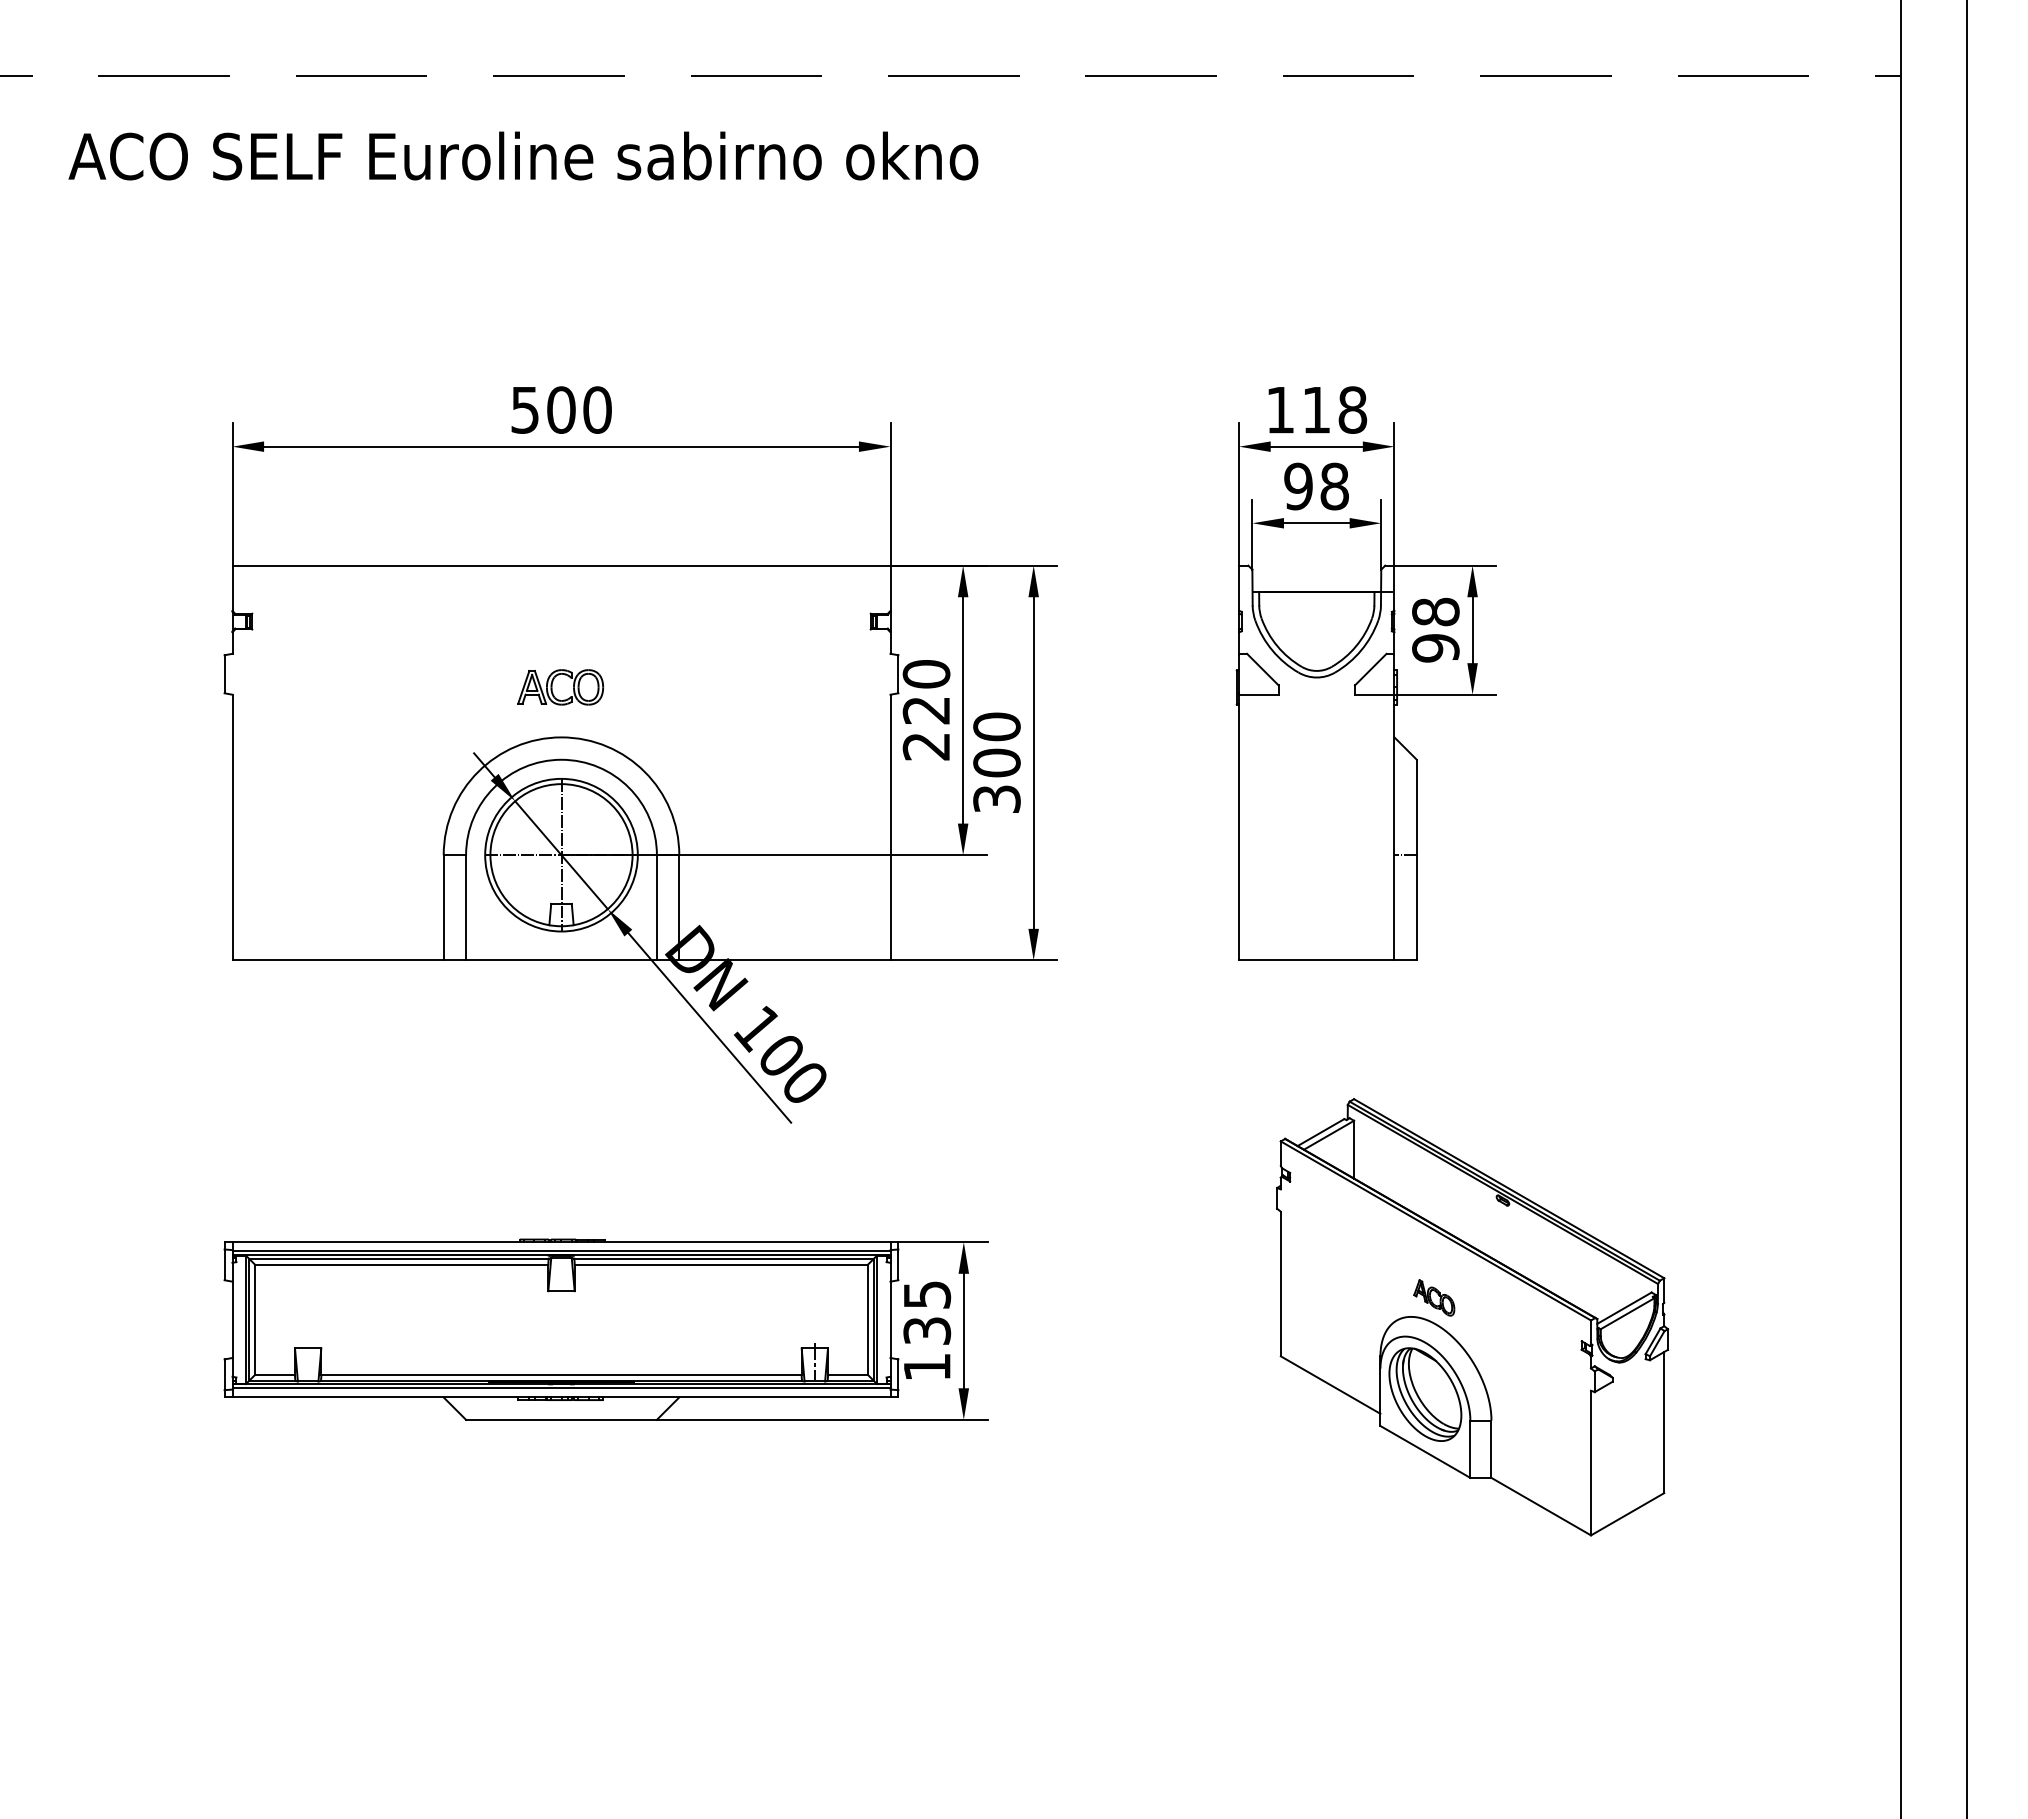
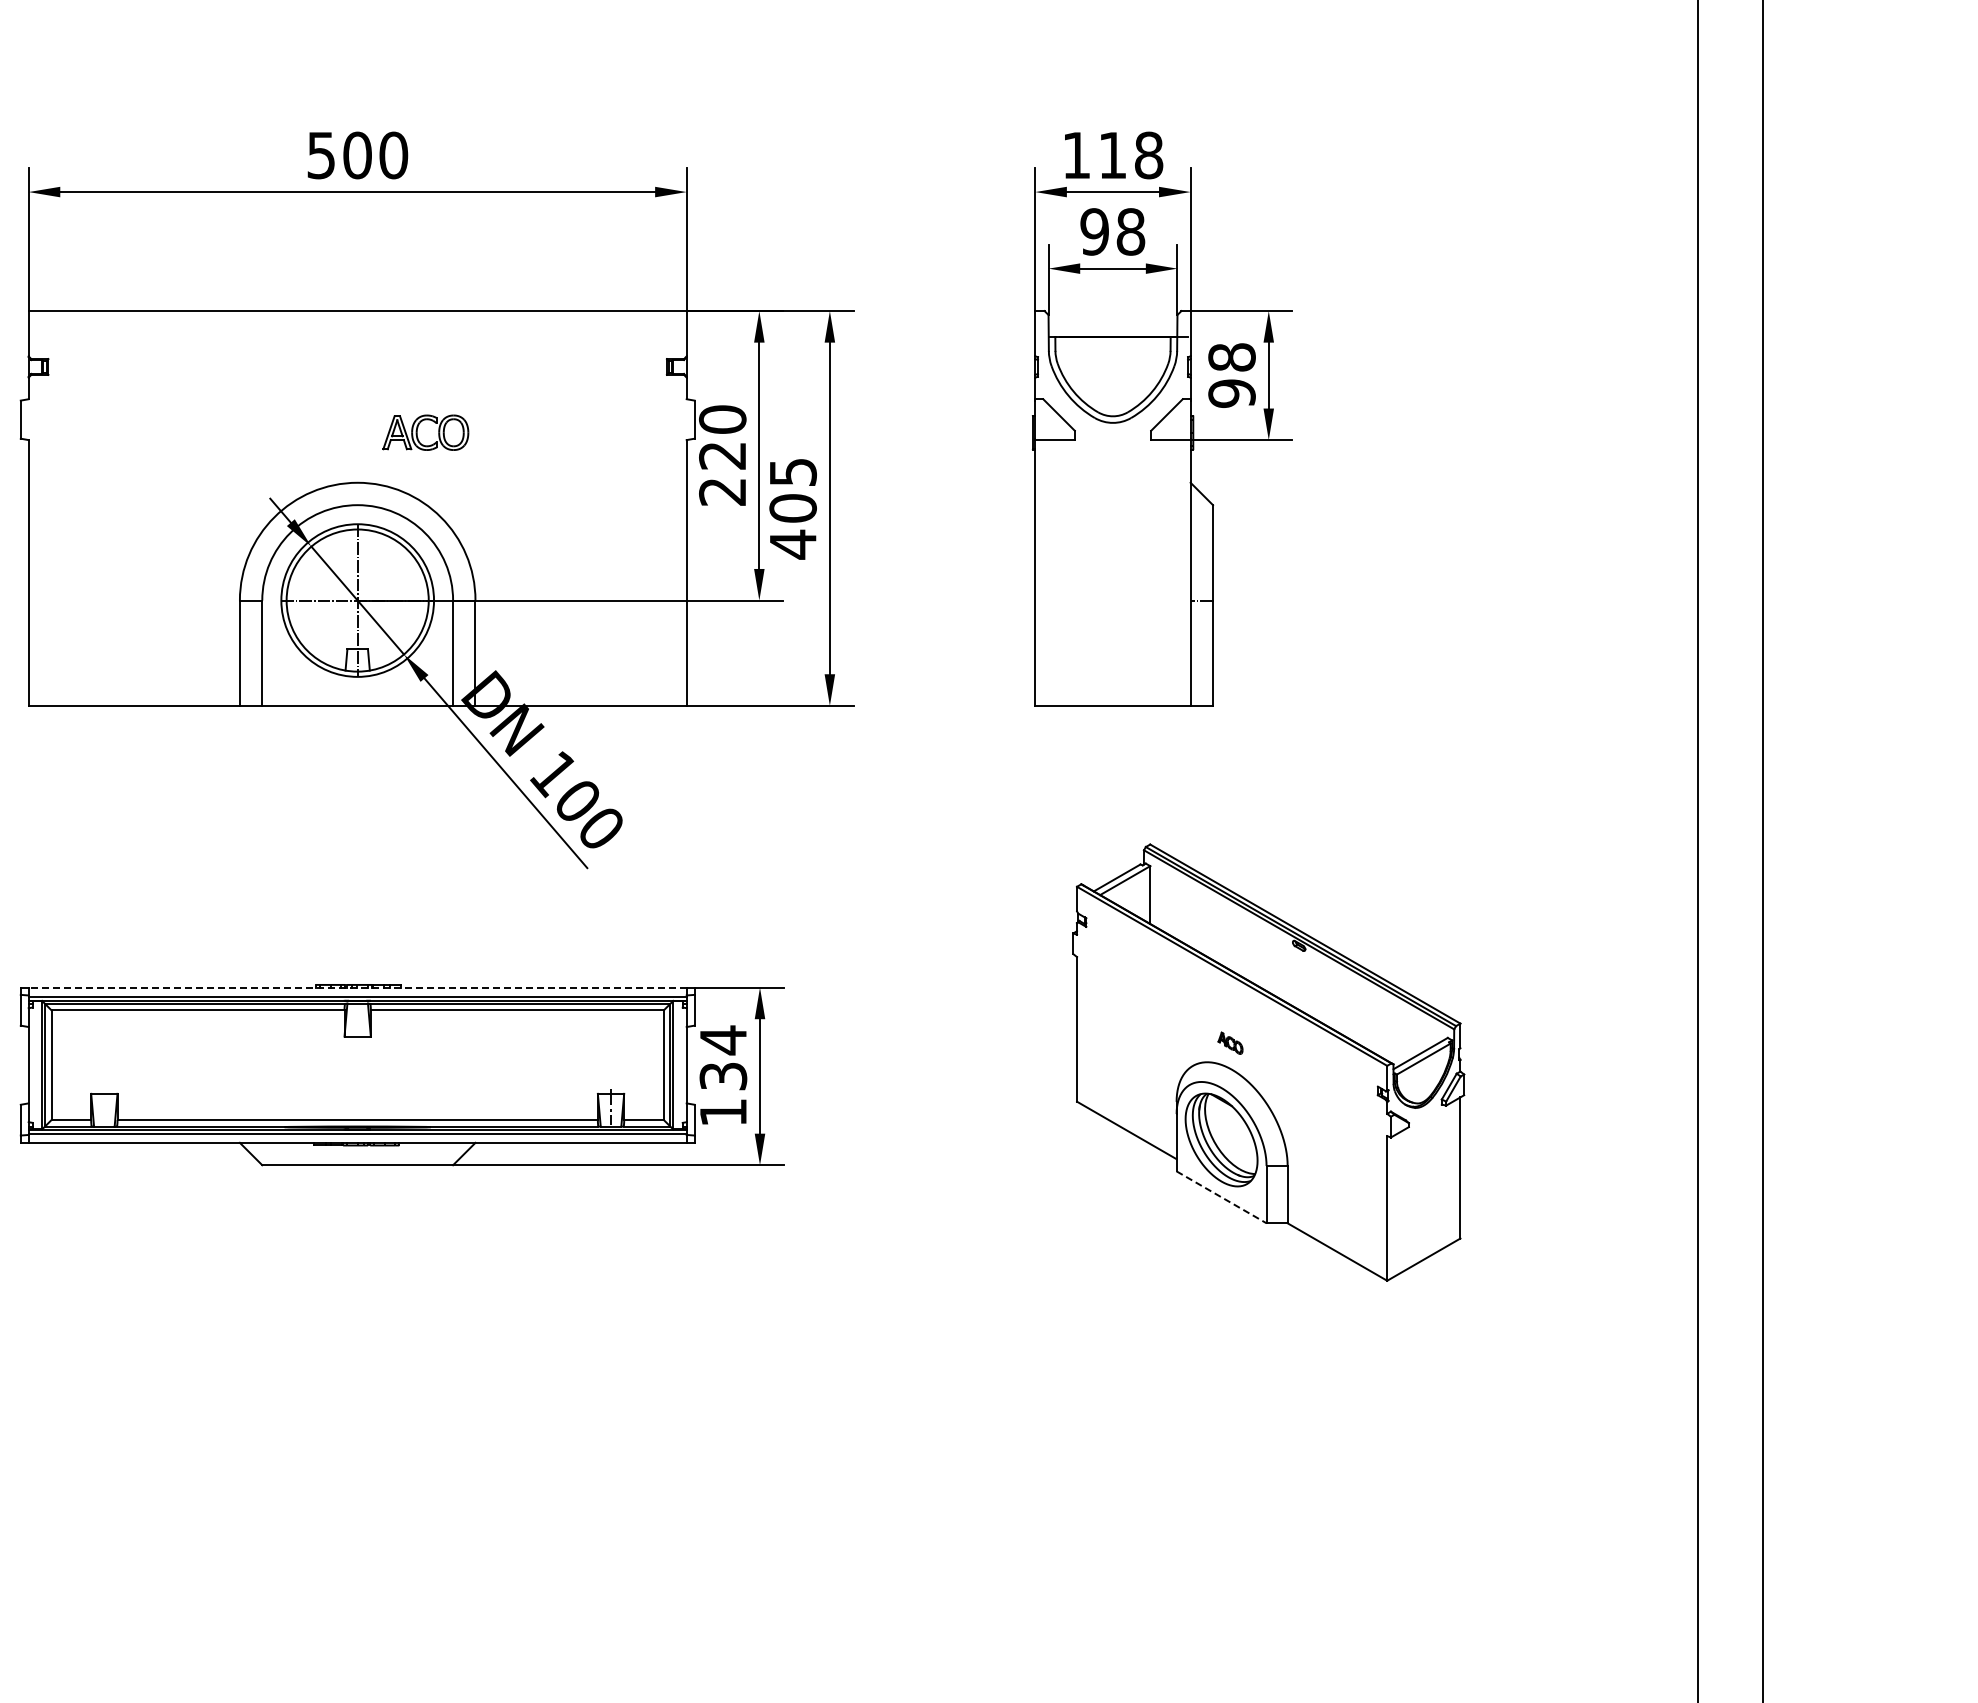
part: (552, 687) -> (417, 432), moved
text: (996, 763) -> (792, 508), 300 -> 405
line: (561, 1242) -> (357, 987), solid -> dashed
text: (927, 1295) -> (723, 1040), 135 -> 134
part: (1434, 1297) -> (1230, 1042), size x0.6
line: (1425, 1451) -> (1221, 1196), solid -> dashed

